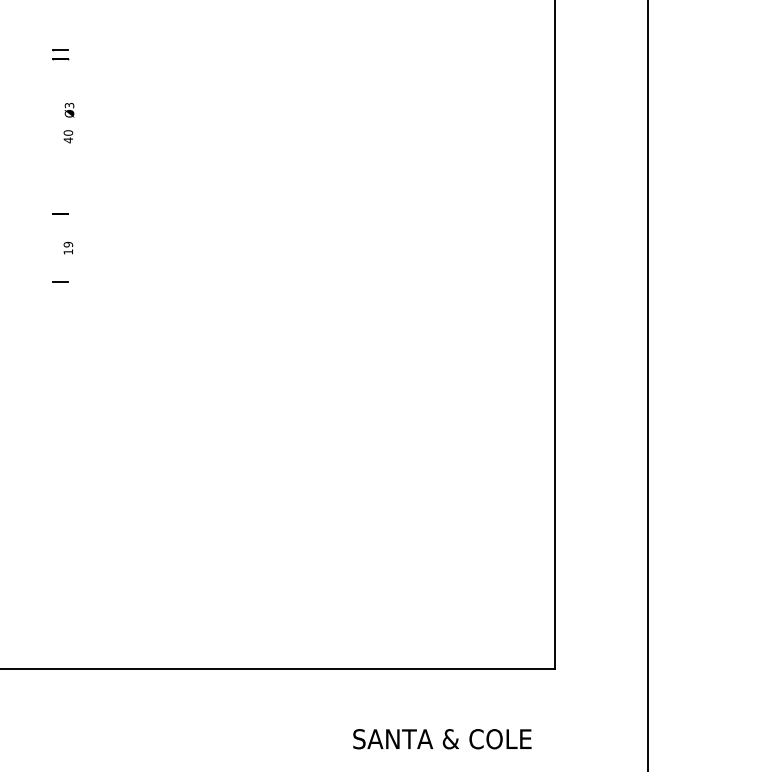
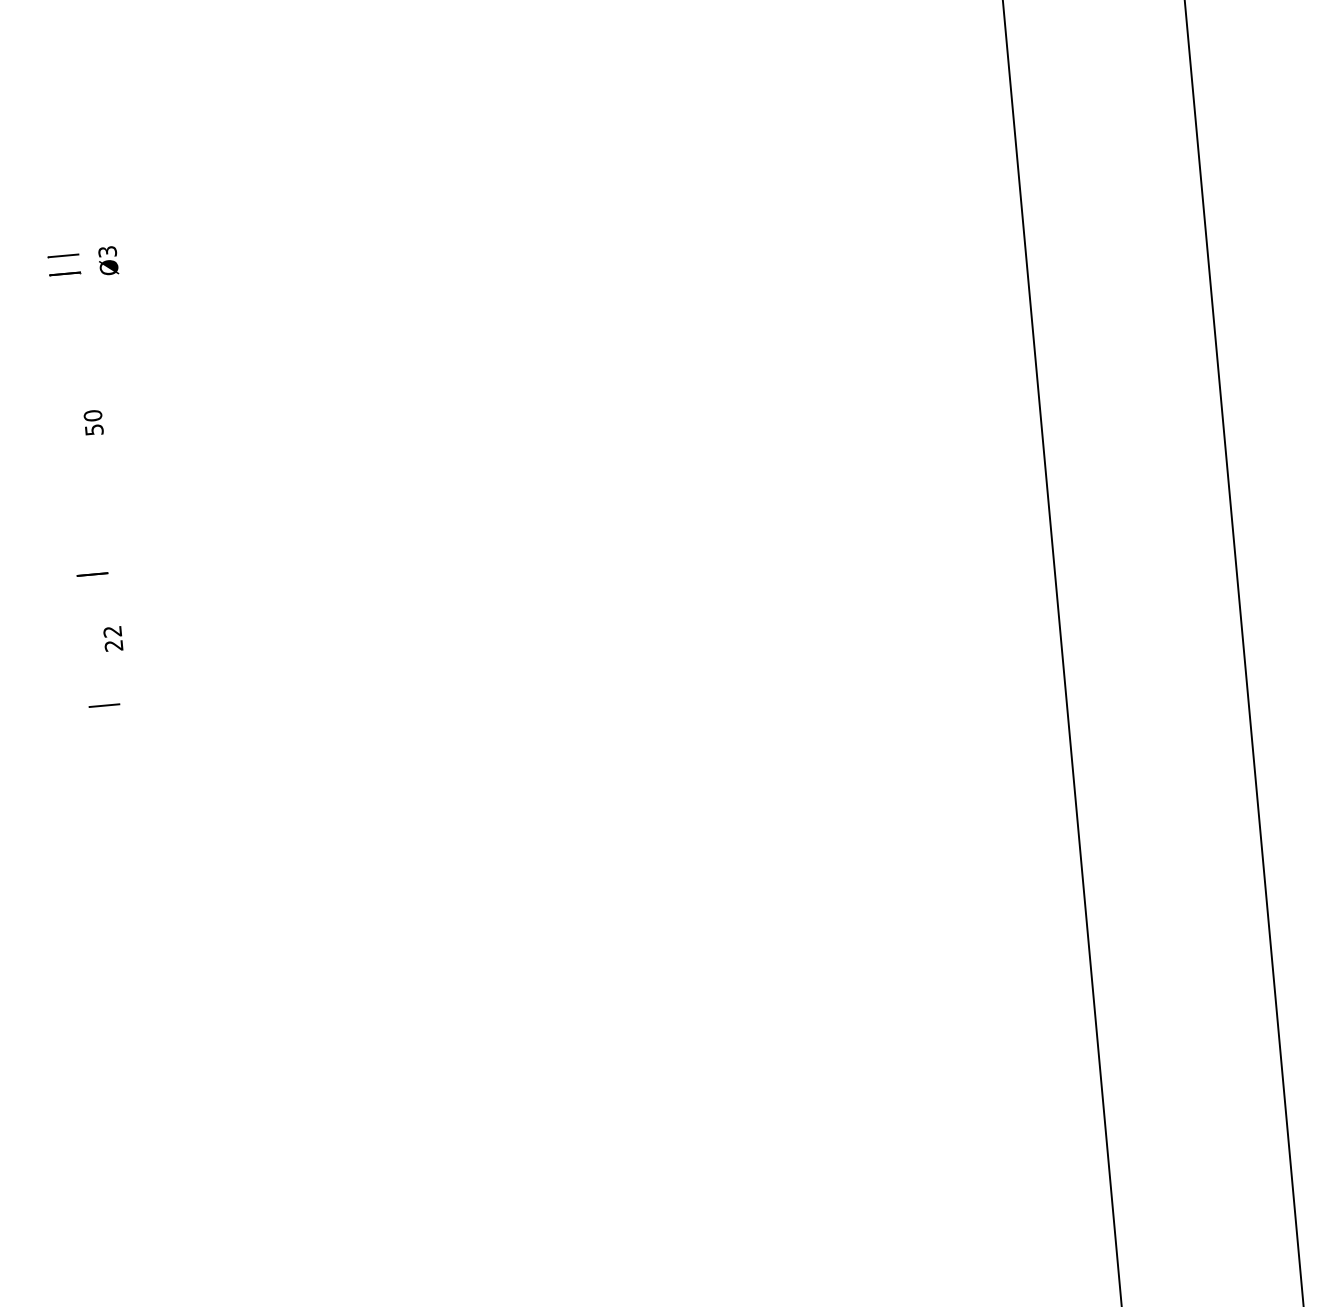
text: (69, 110) -> (108, 261), moved
text: (68, 140) -> (94, 430), 40 -> 50
text: (68, 247) -> (113, 637), 19 -> 22

